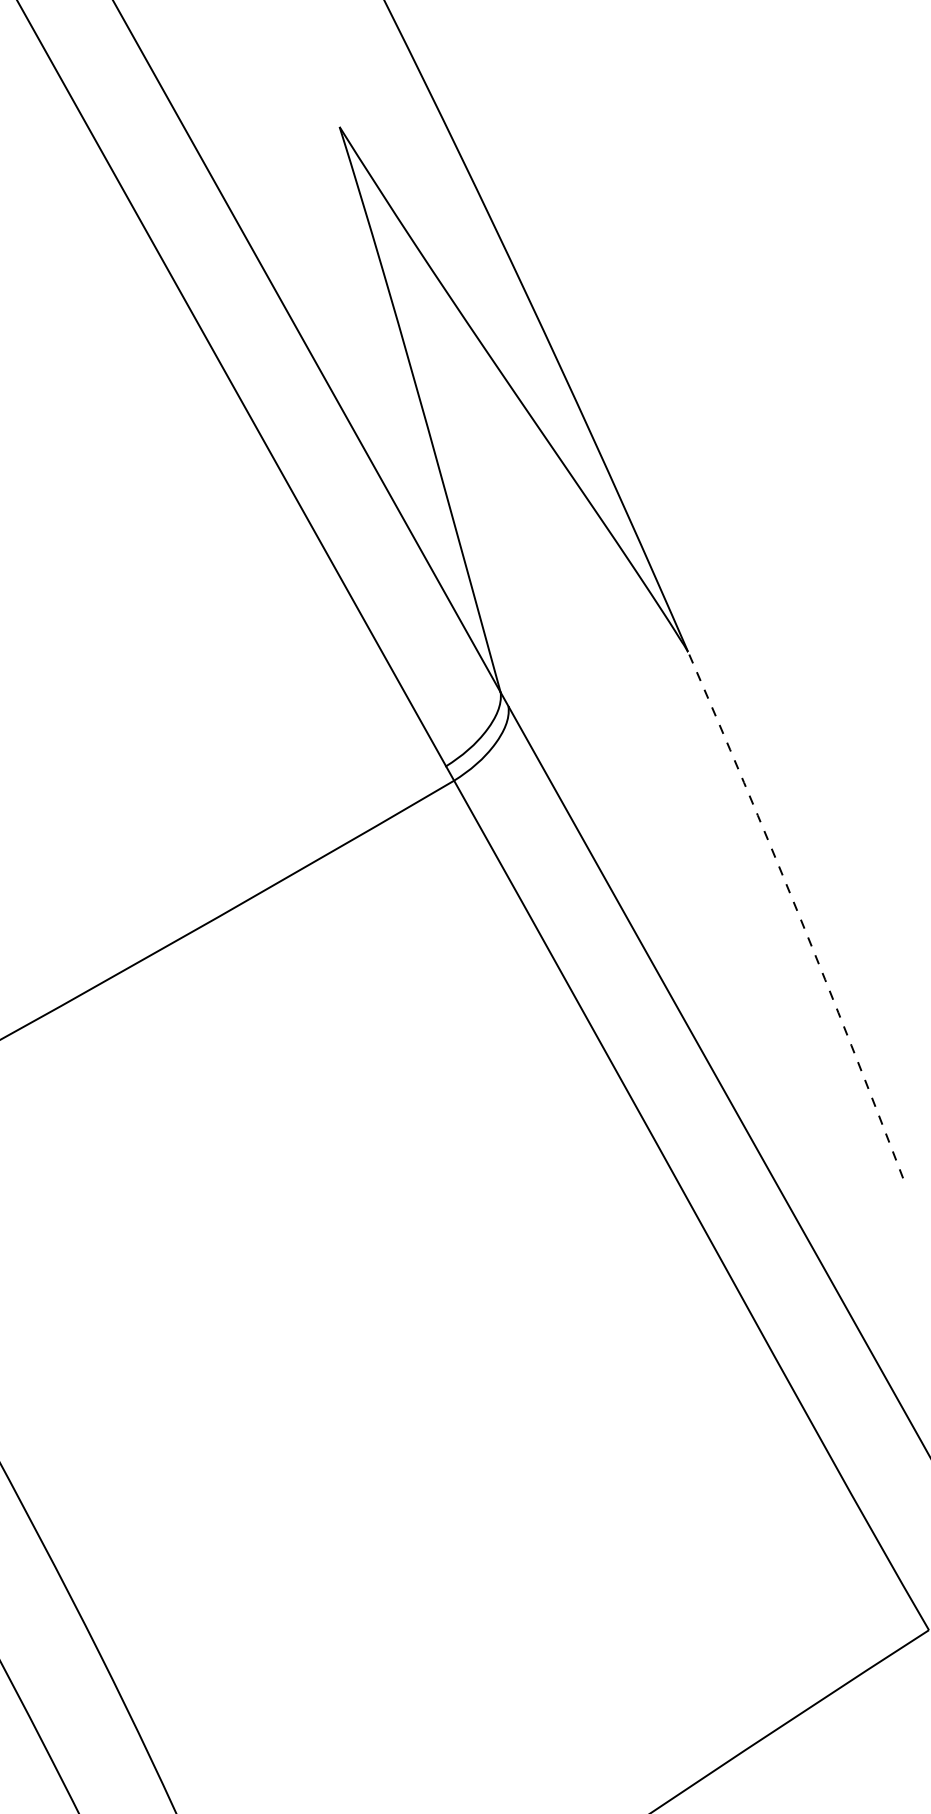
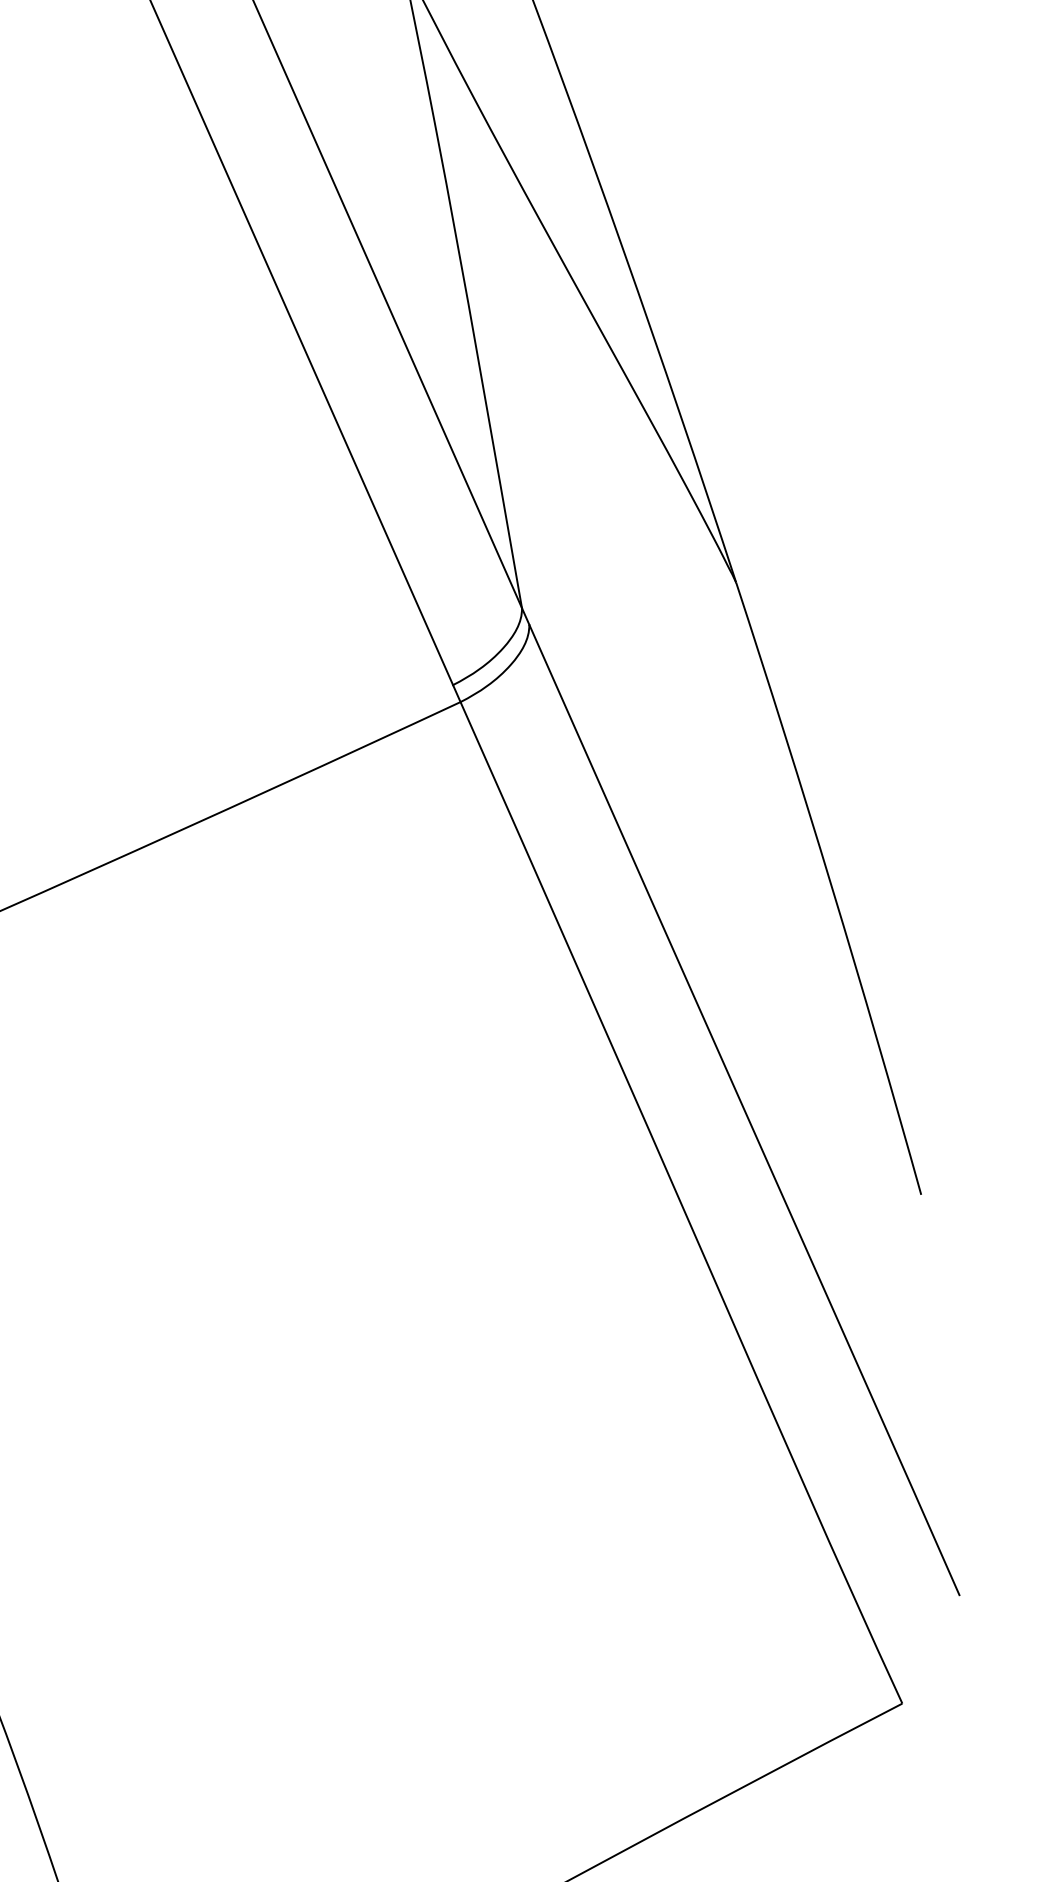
arc: (798, 913) -> (832, 887), dashed -> solid

